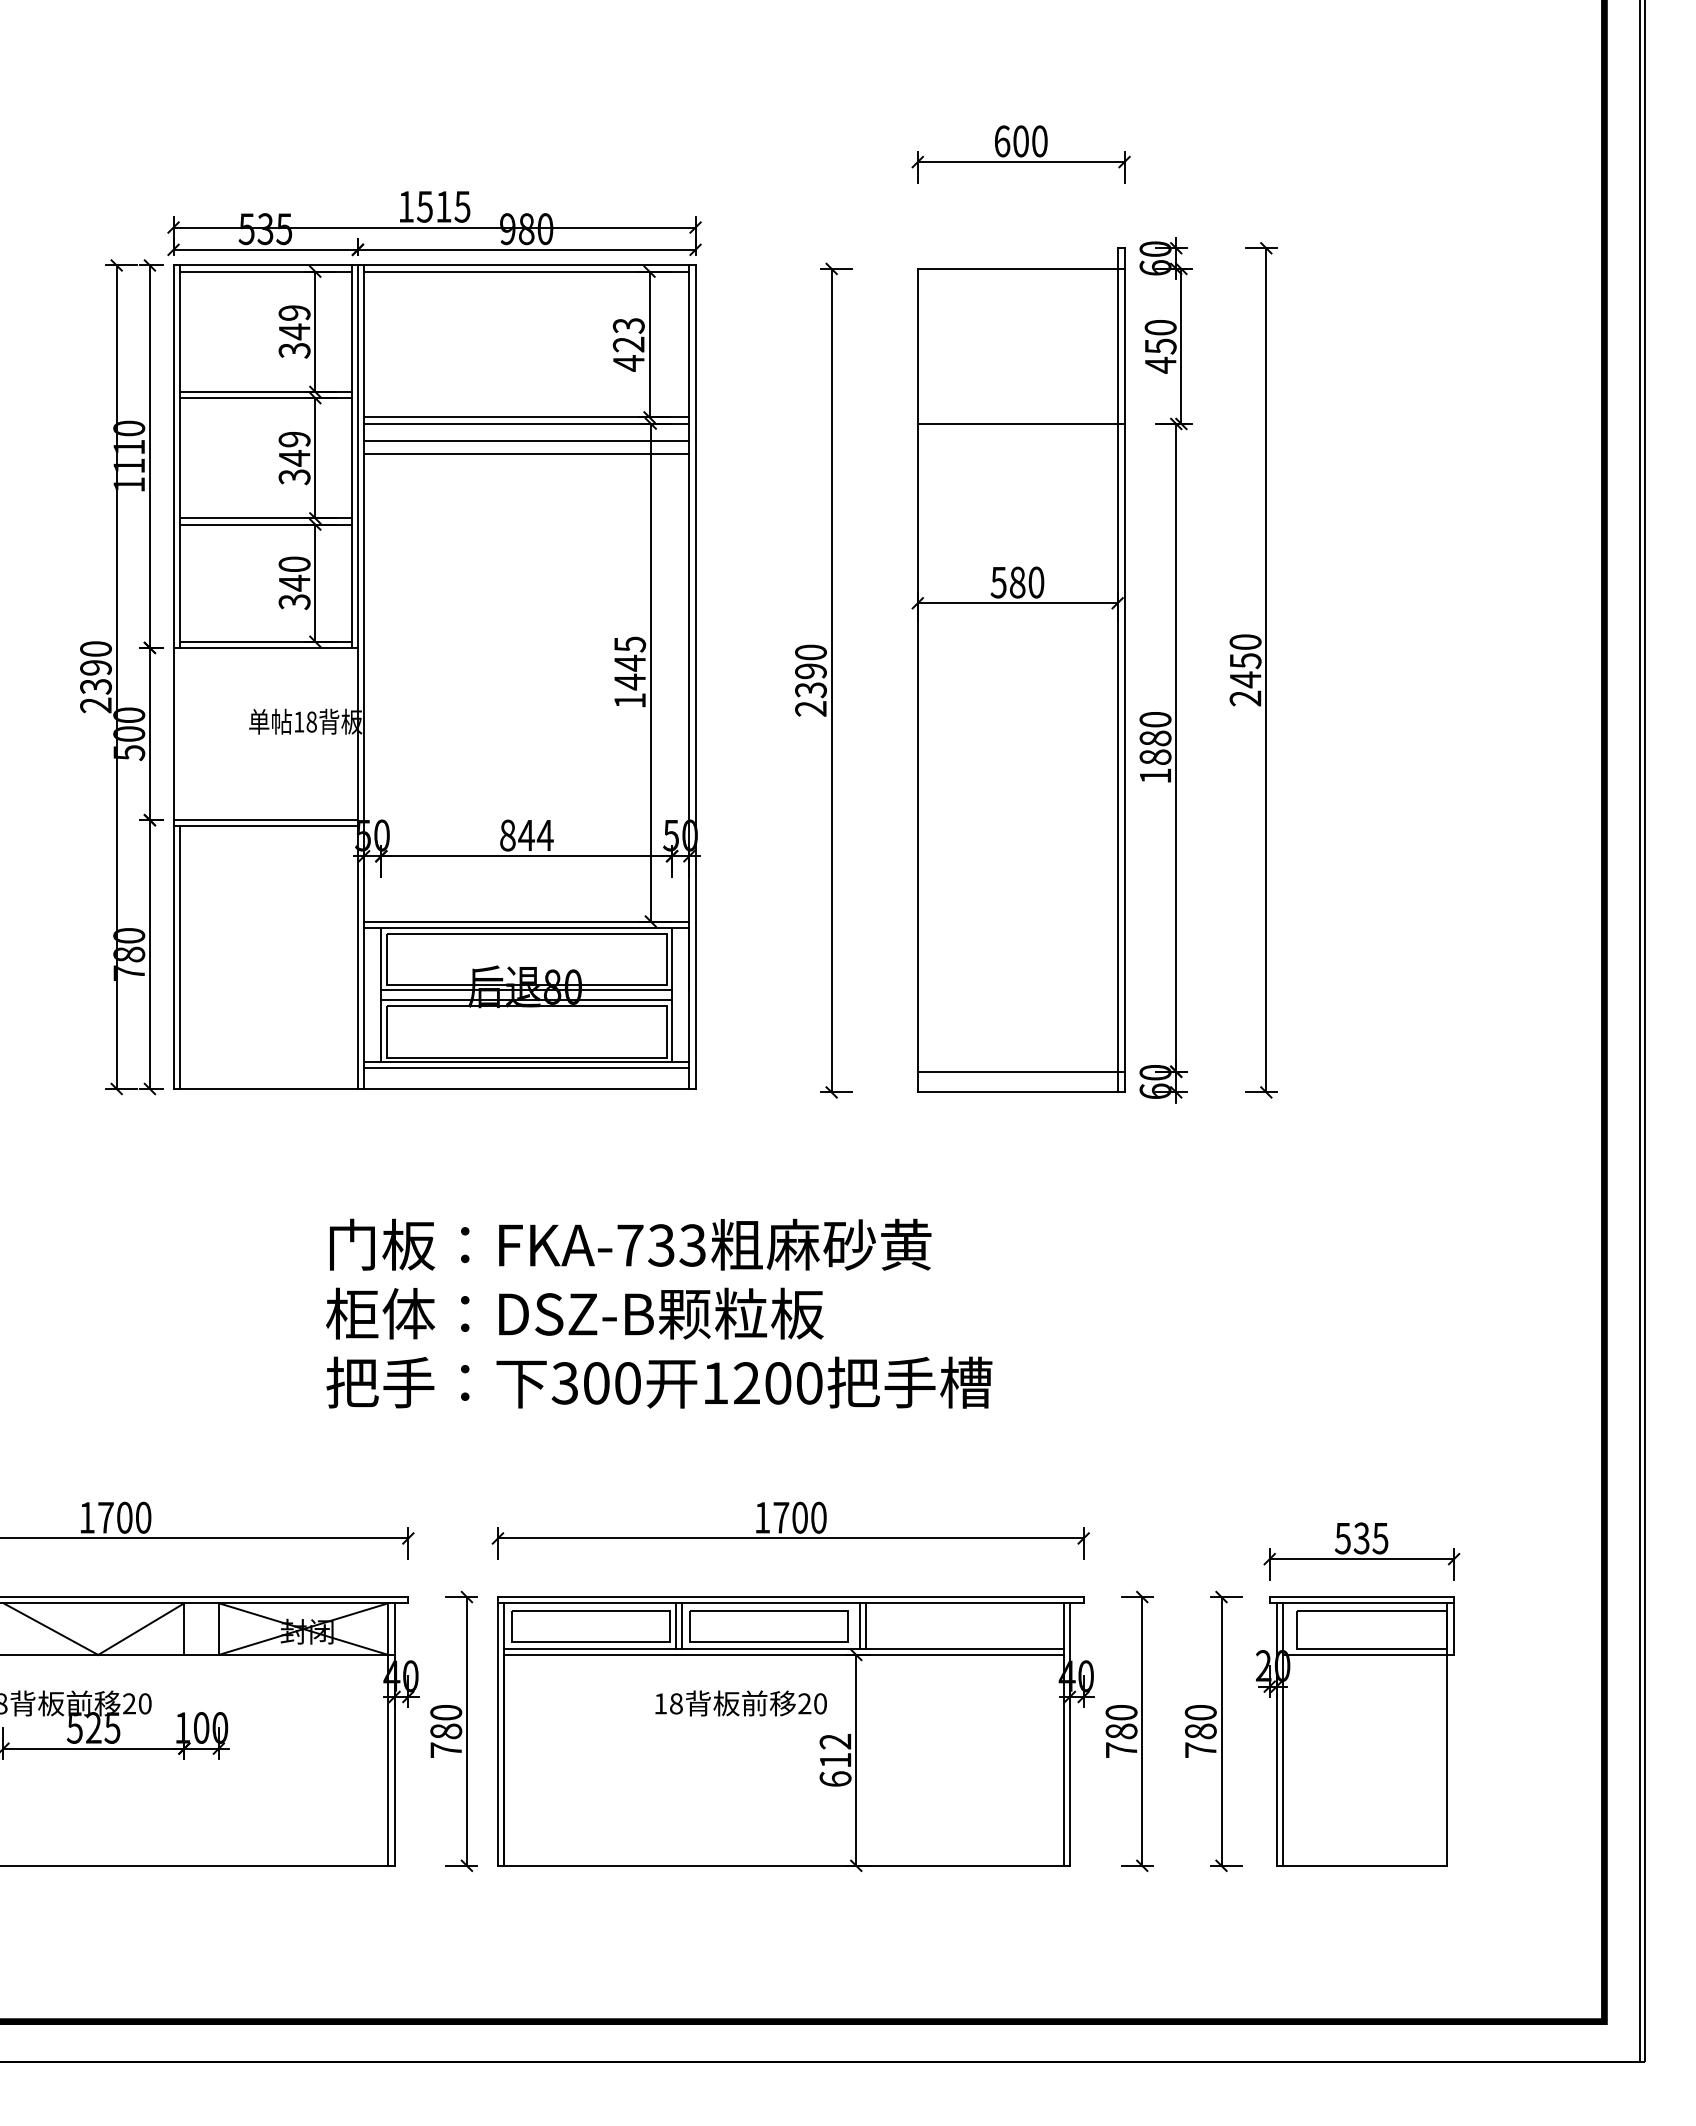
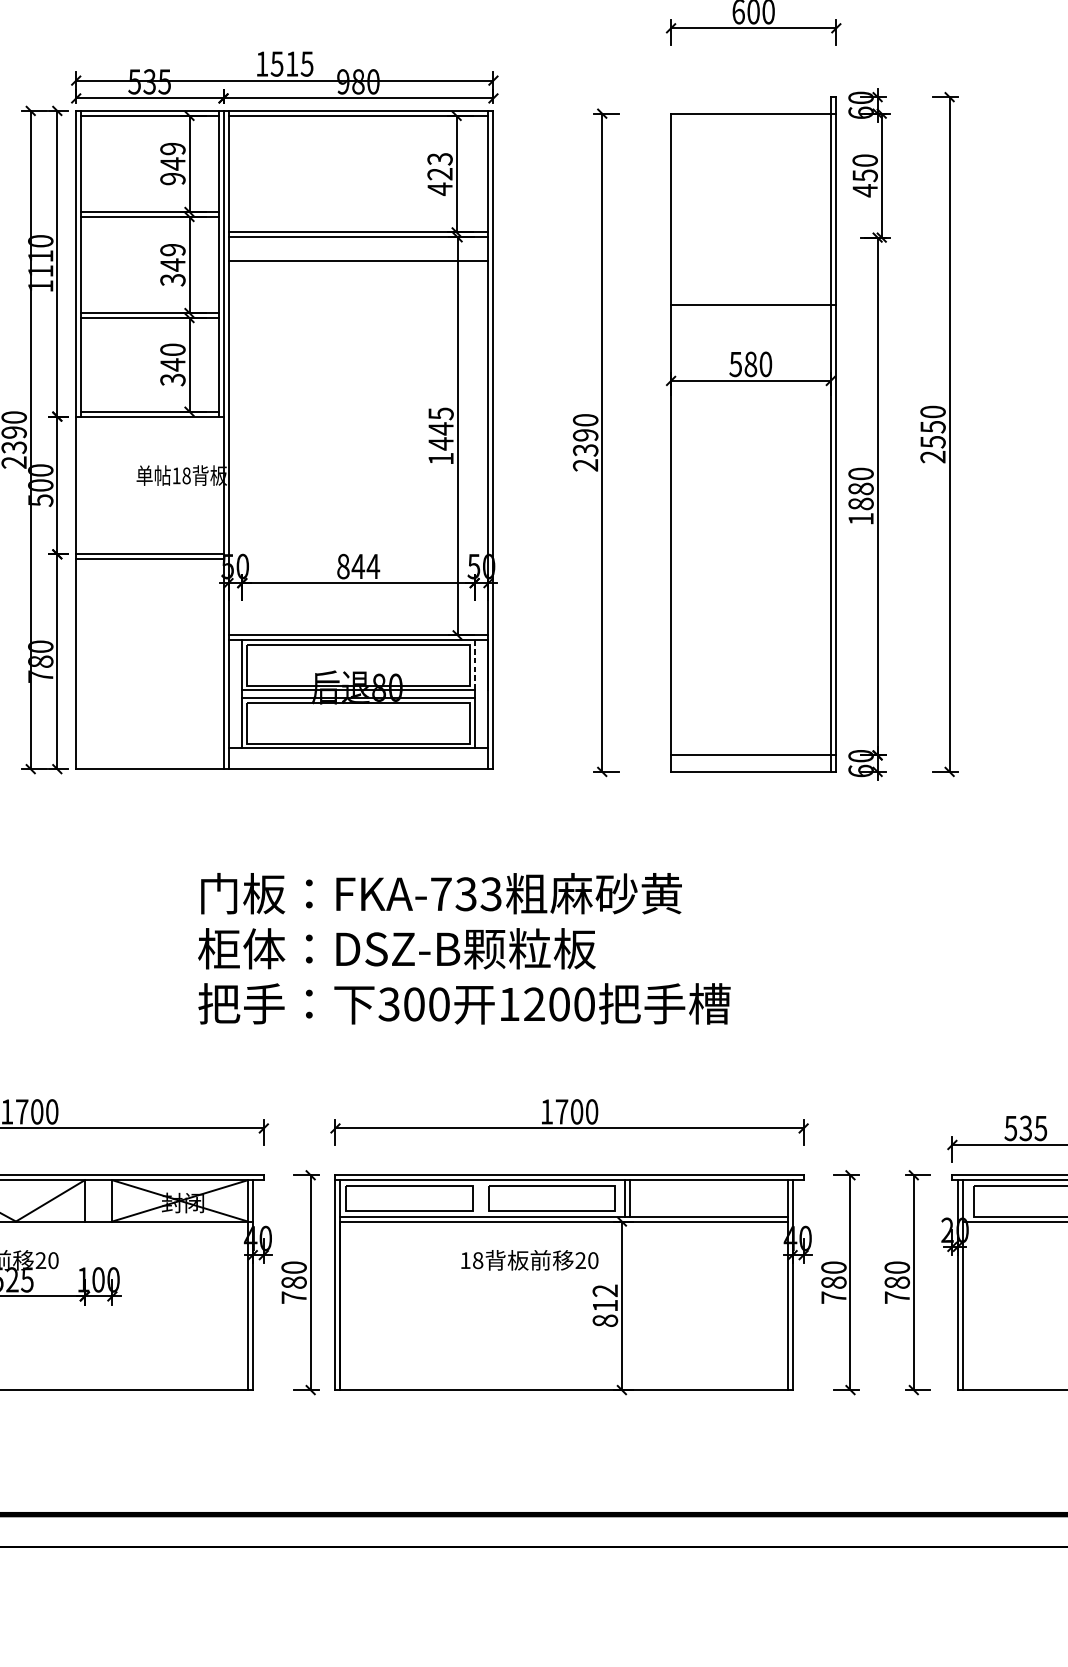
text: (294, 350) -> (172, 178), 349 -> 949
line: (1020, 423) -> (753, 304), moved
line: (526, 441) -> (358, 251), removed
text: (1245, 679) -> (932, 441), 2450 -> 2550
line: (179, 957) -> (80, 664), removed
line: (672, 958) -> (474, 664), solid -> dashed
line: (526, 1068) -> (358, 752), removed
line: (675, 1625) -> (477, 1198), removed
line: (681, 1625) -> (482, 1198), removed
text: (835, 1778) -> (605, 1320), 612 -> 812

